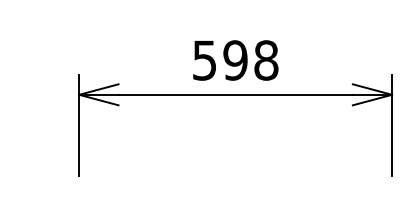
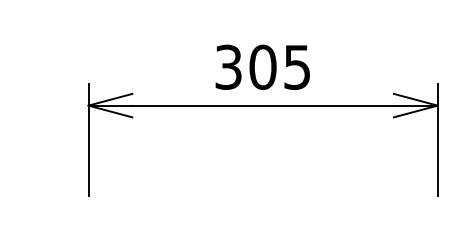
text: (235, 60) -> (262, 67), 598 -> 305

